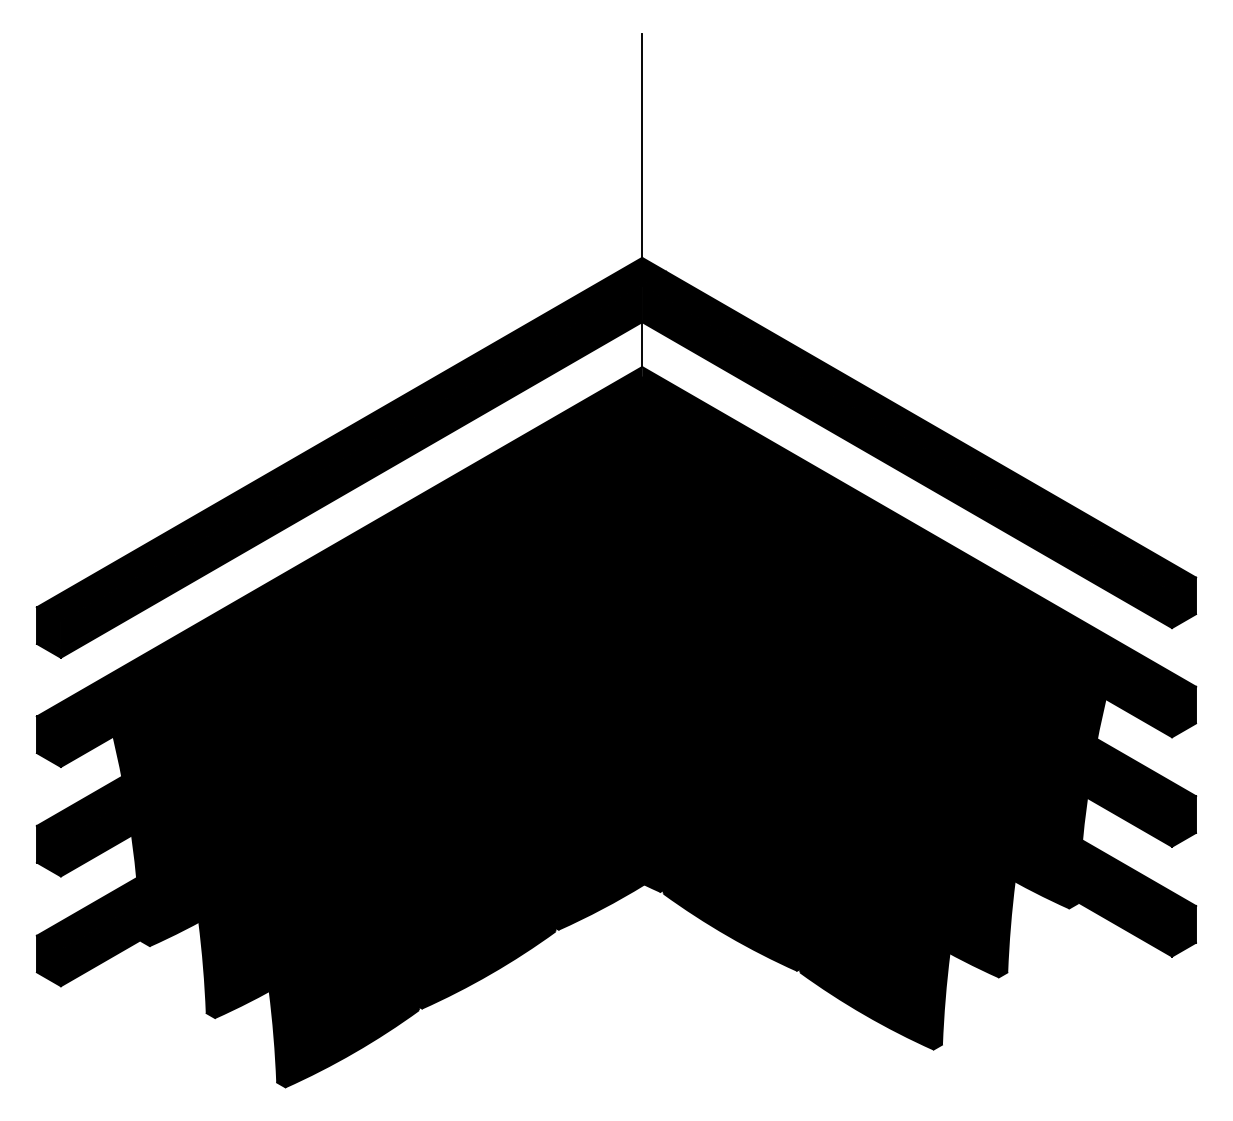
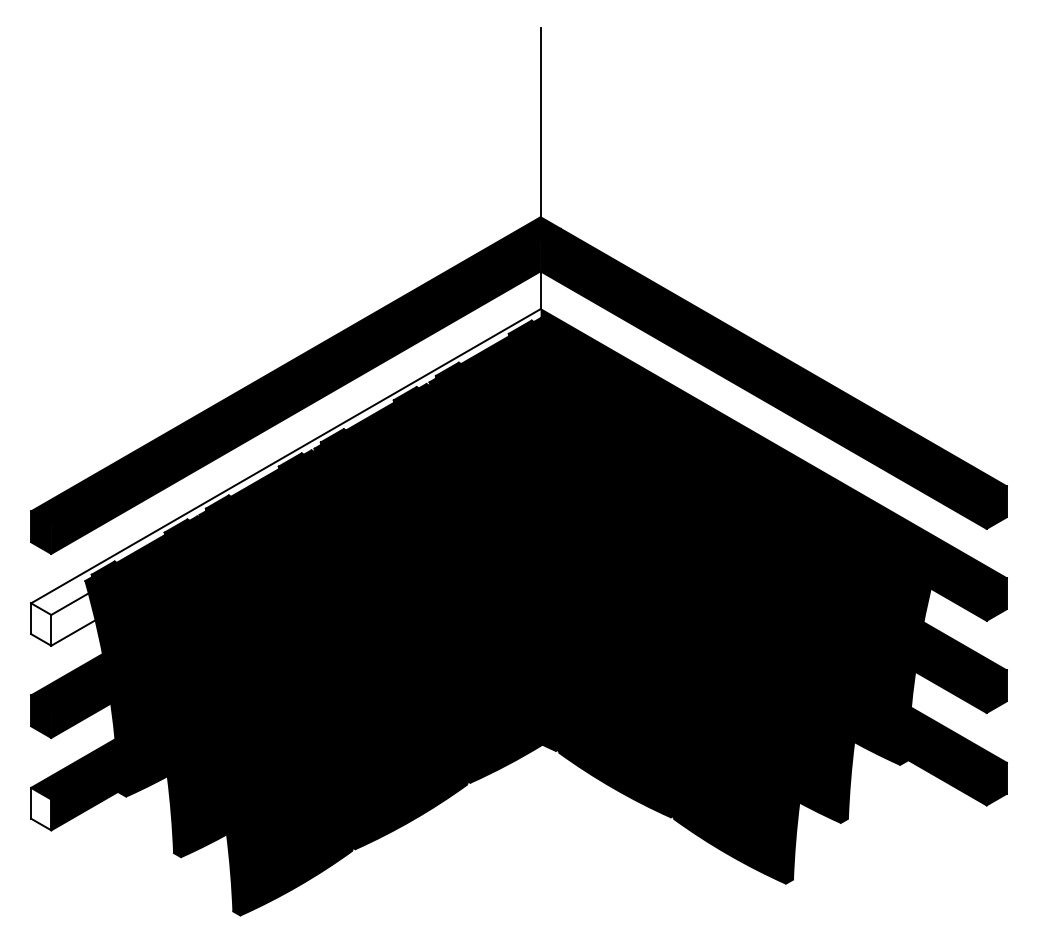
fill: (339, 567) -> (285, 477), removed
fill: (49, 960) -> (41, 808), removed

